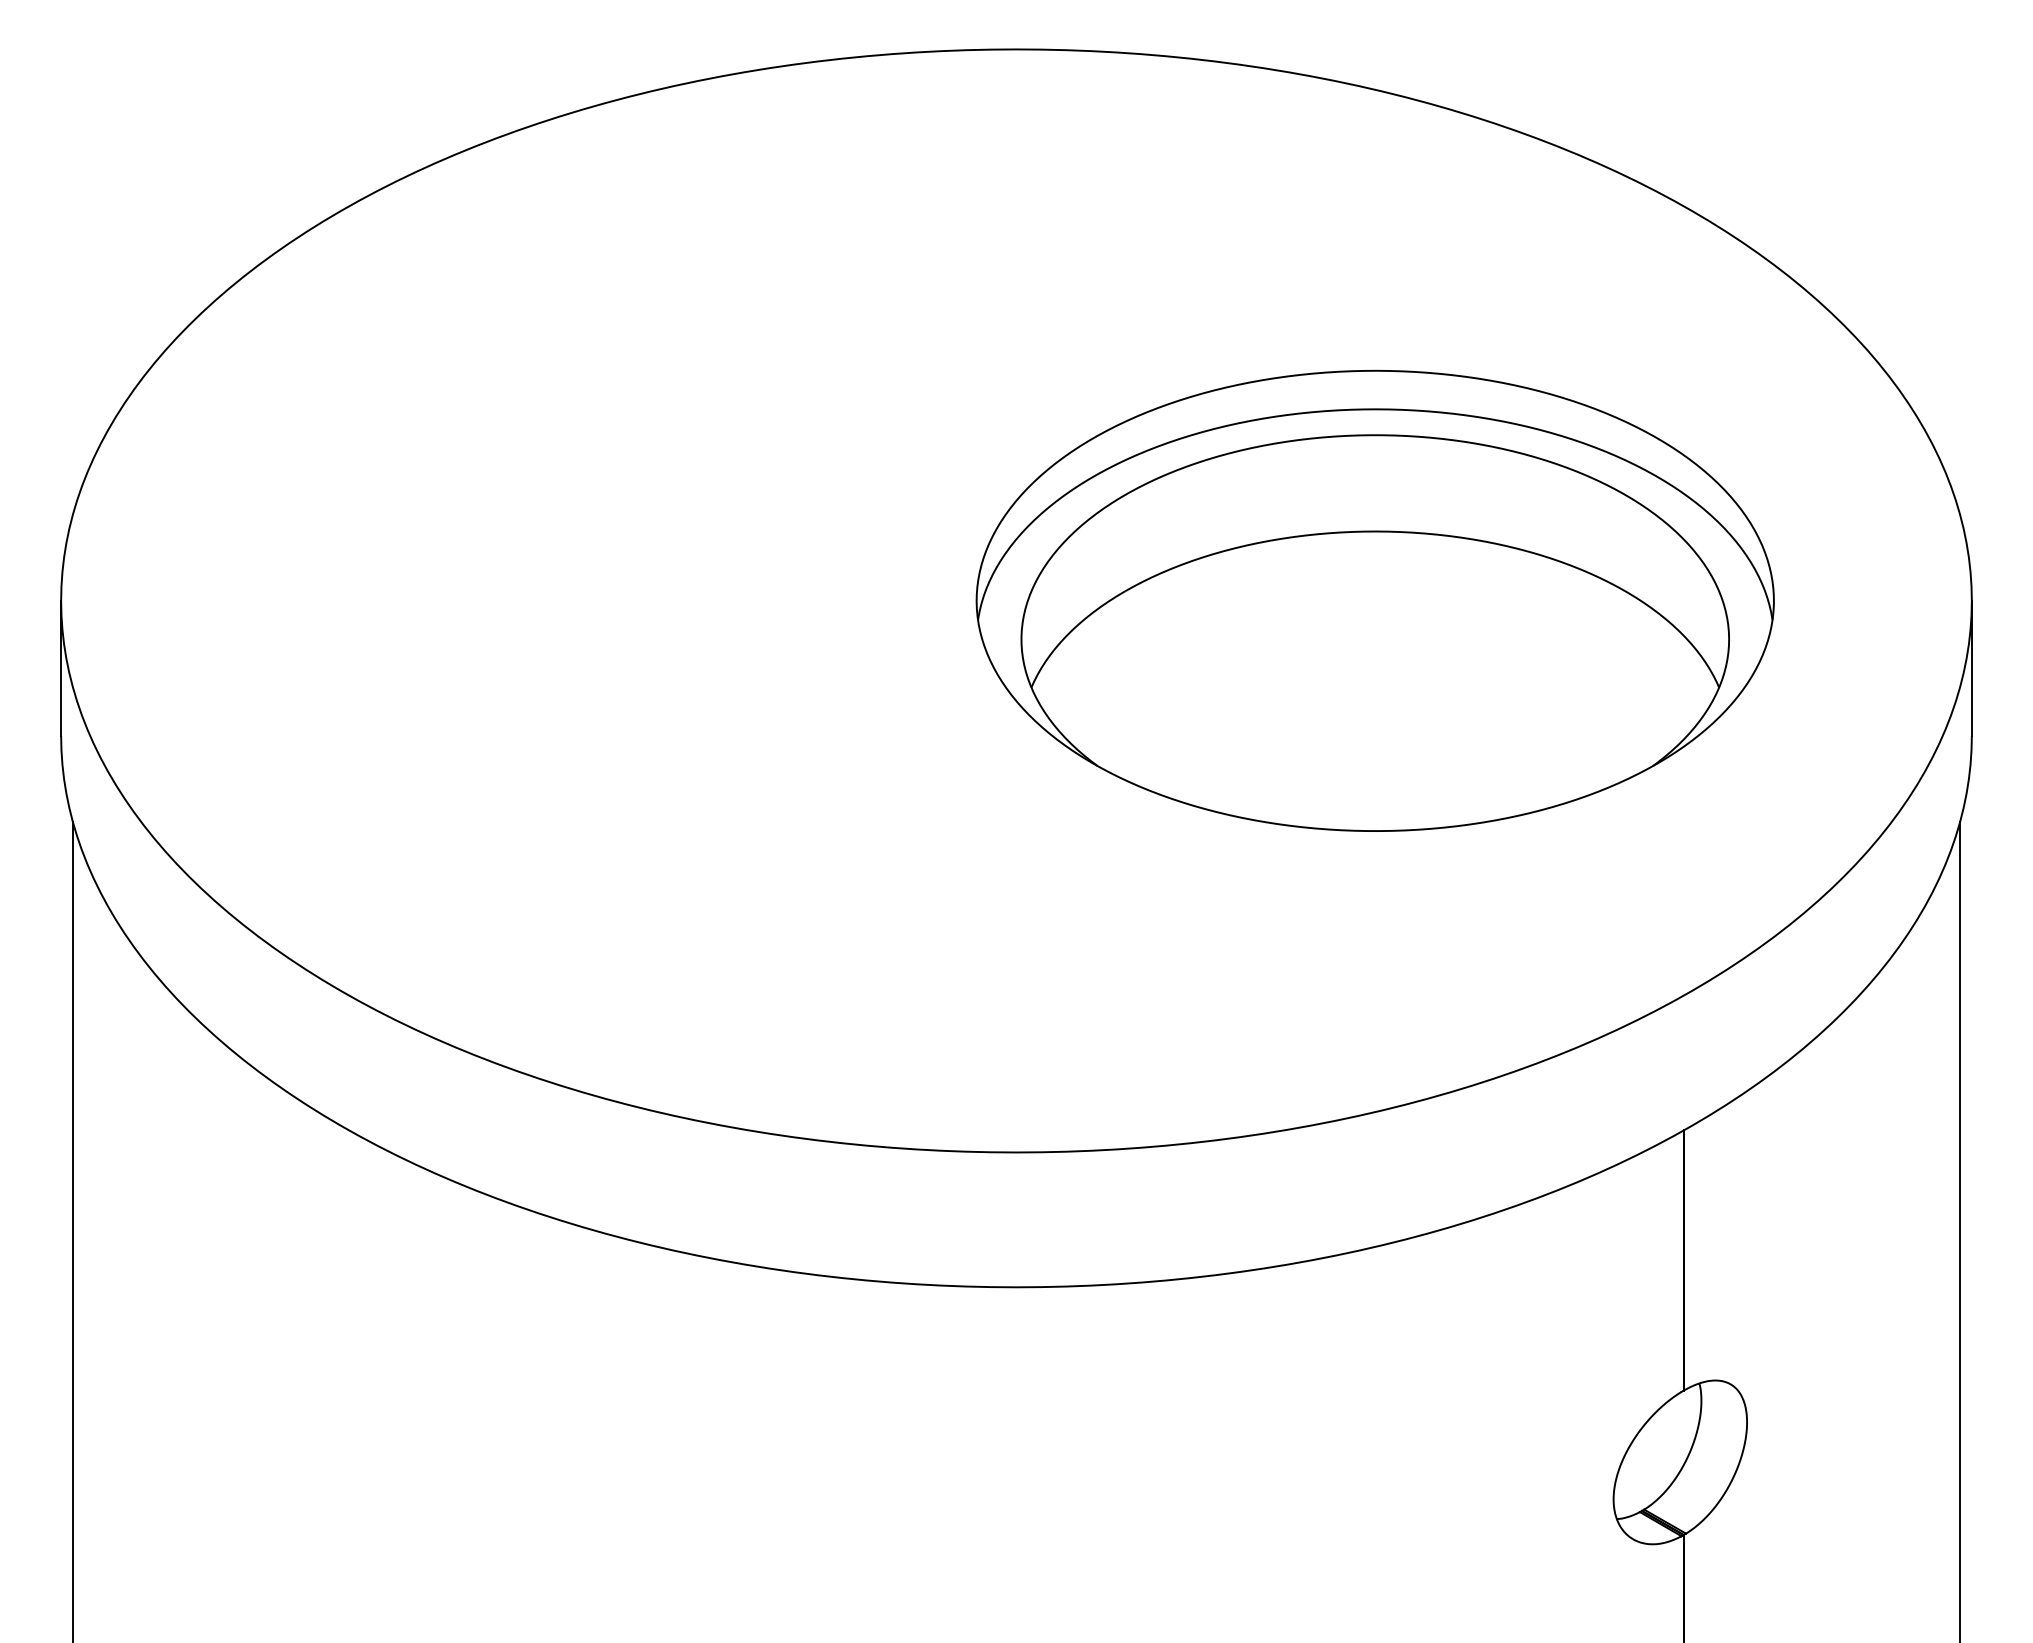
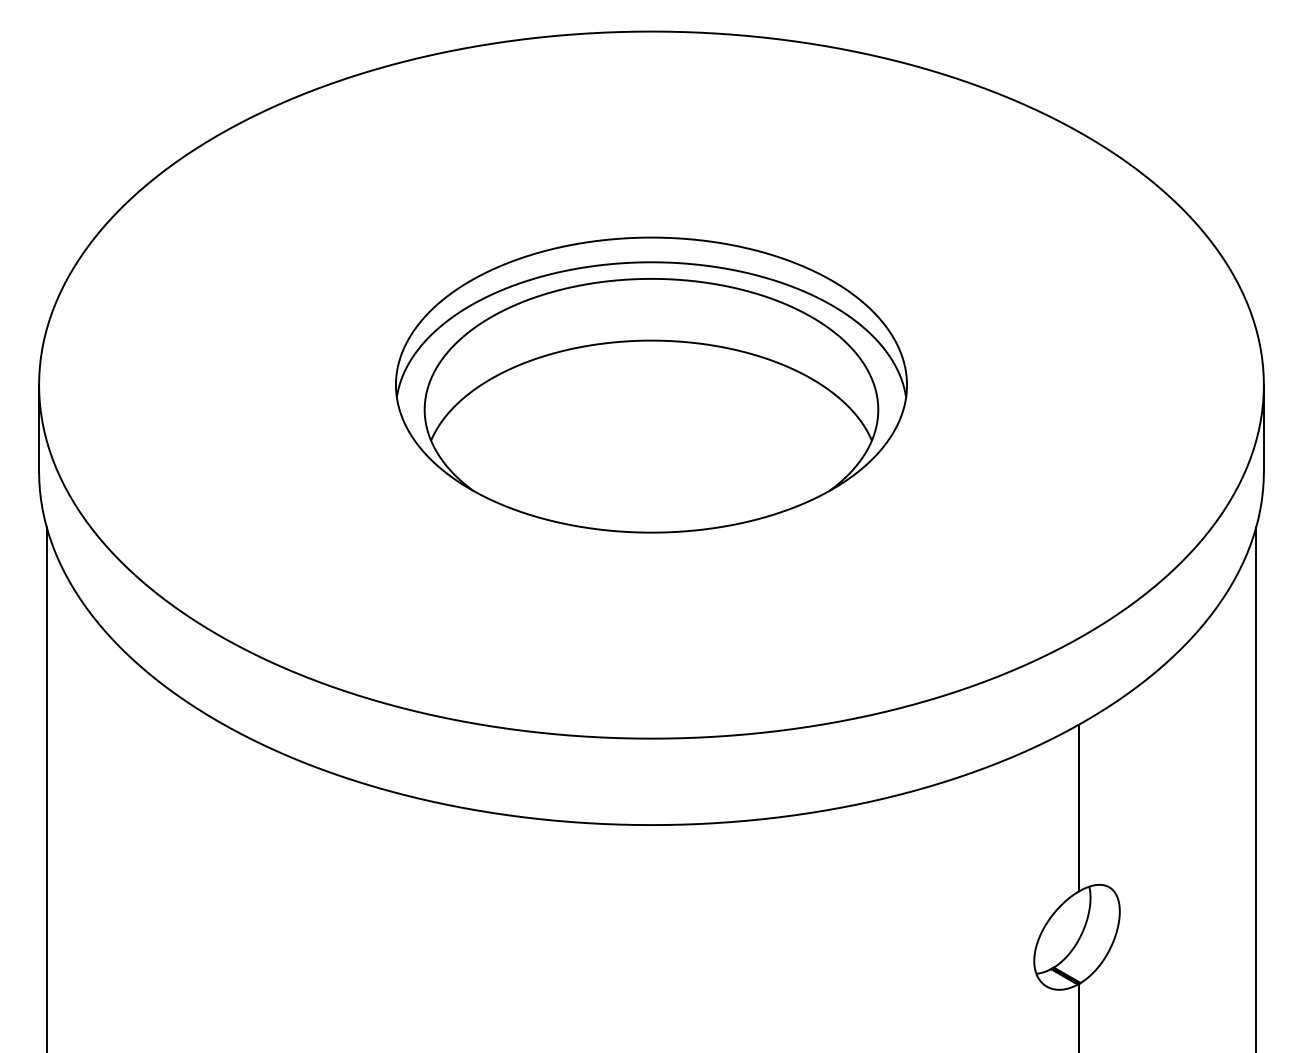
part: (1375, 599) -> (651, 384), moved

